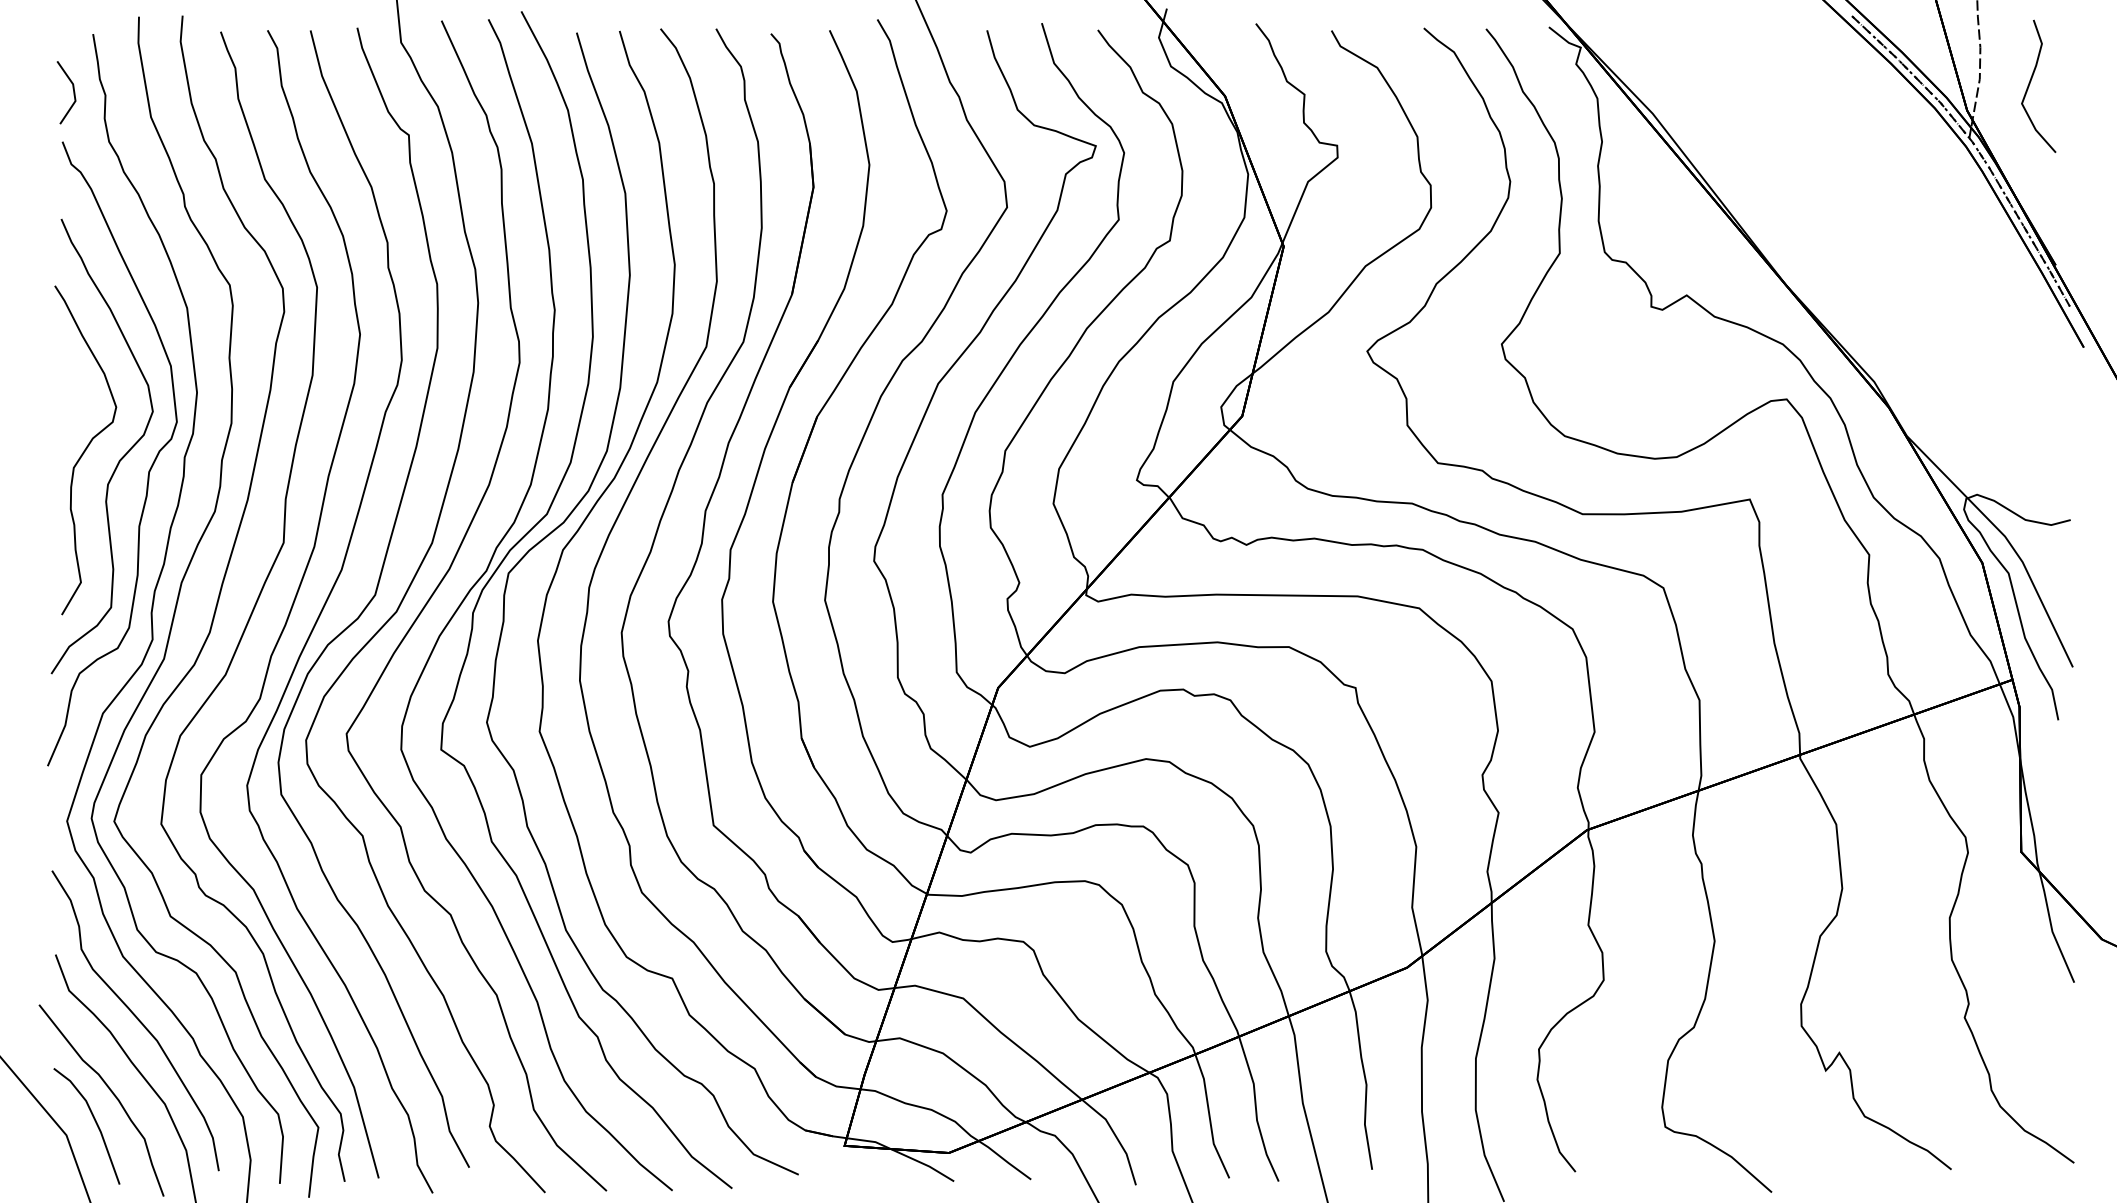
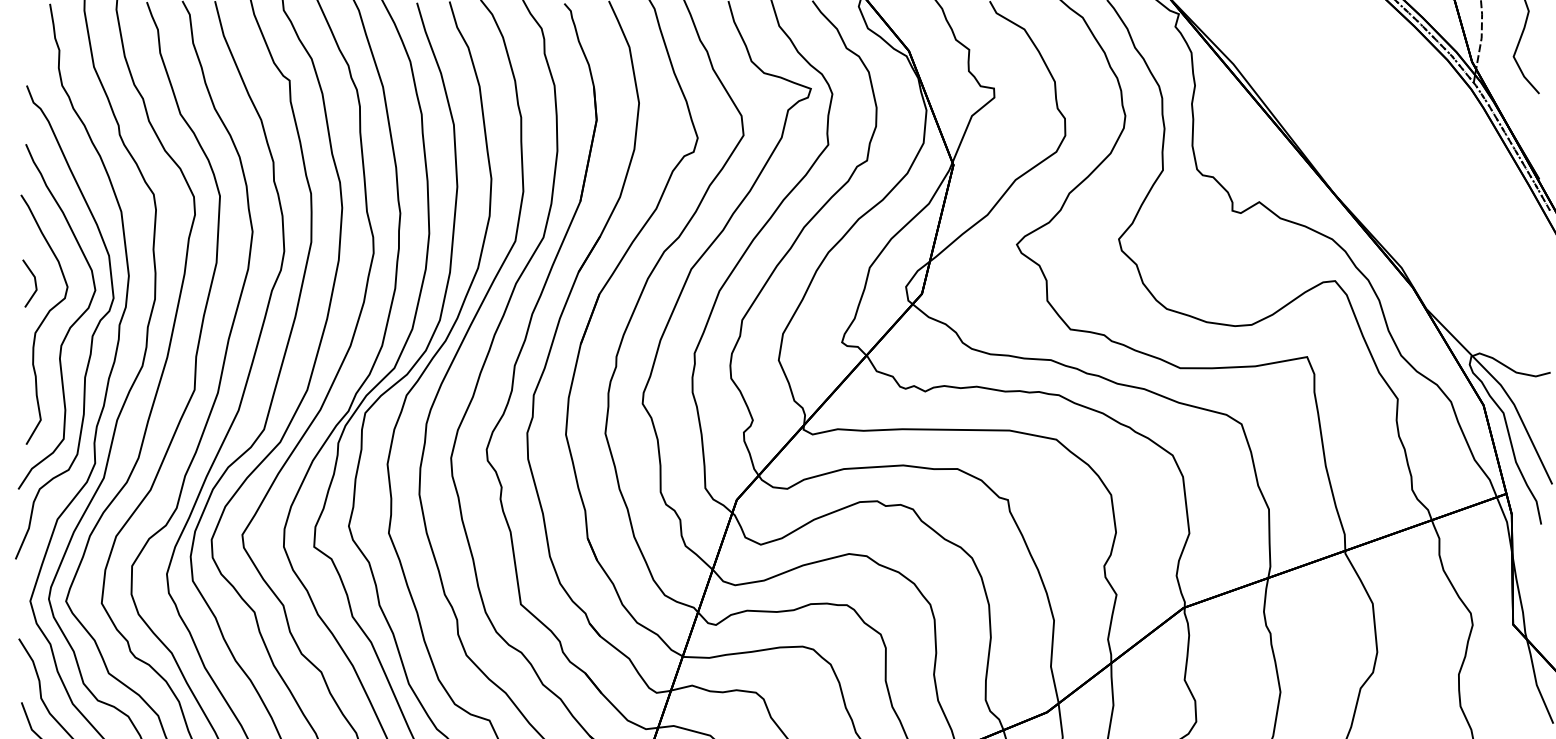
line: (73, 92) -> (35, 283), moved

